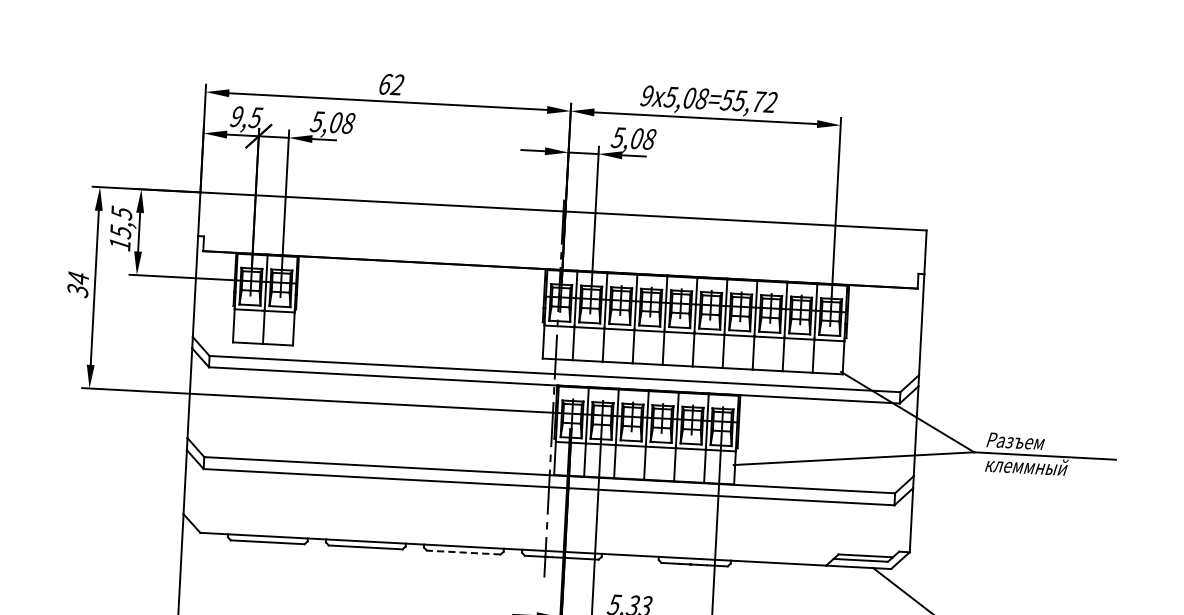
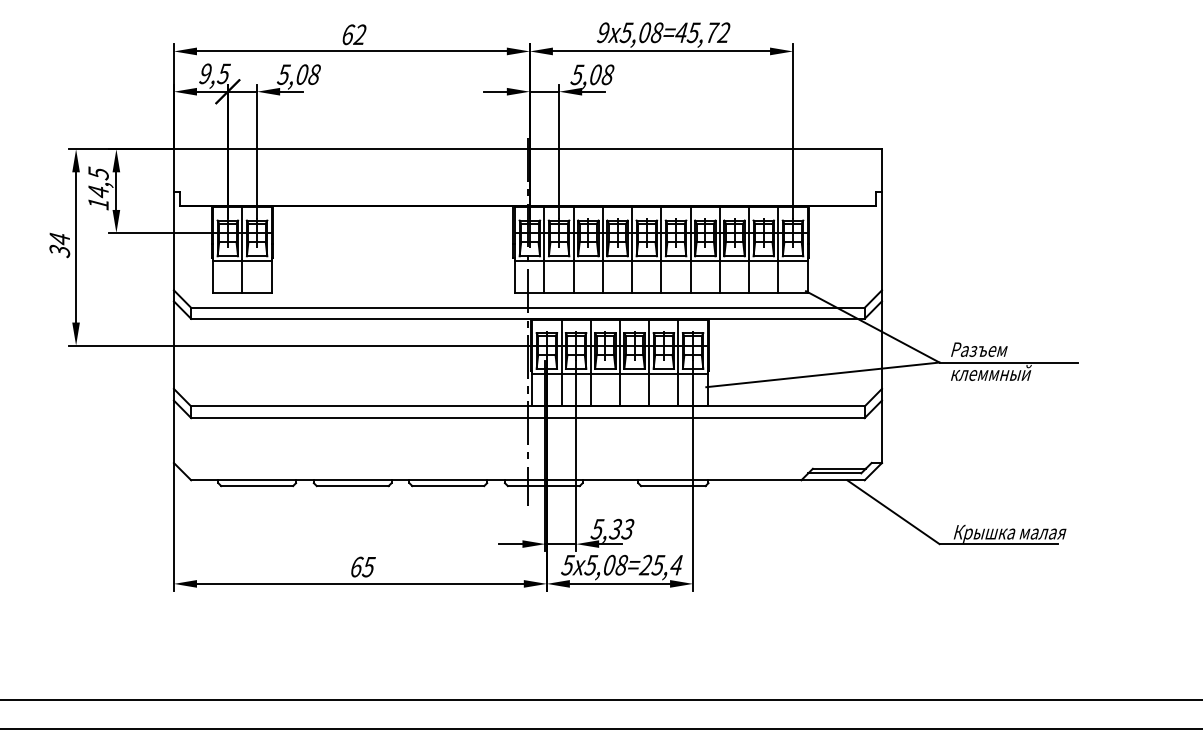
text: (727, 99) -> (681, 32), 5,08=55,72 -> 5,08=45,72
text: (120, 231) -> (98, 191), 15,5 -> 14,5
line: (463, 553) -> (448, 486), dashed -> solid

